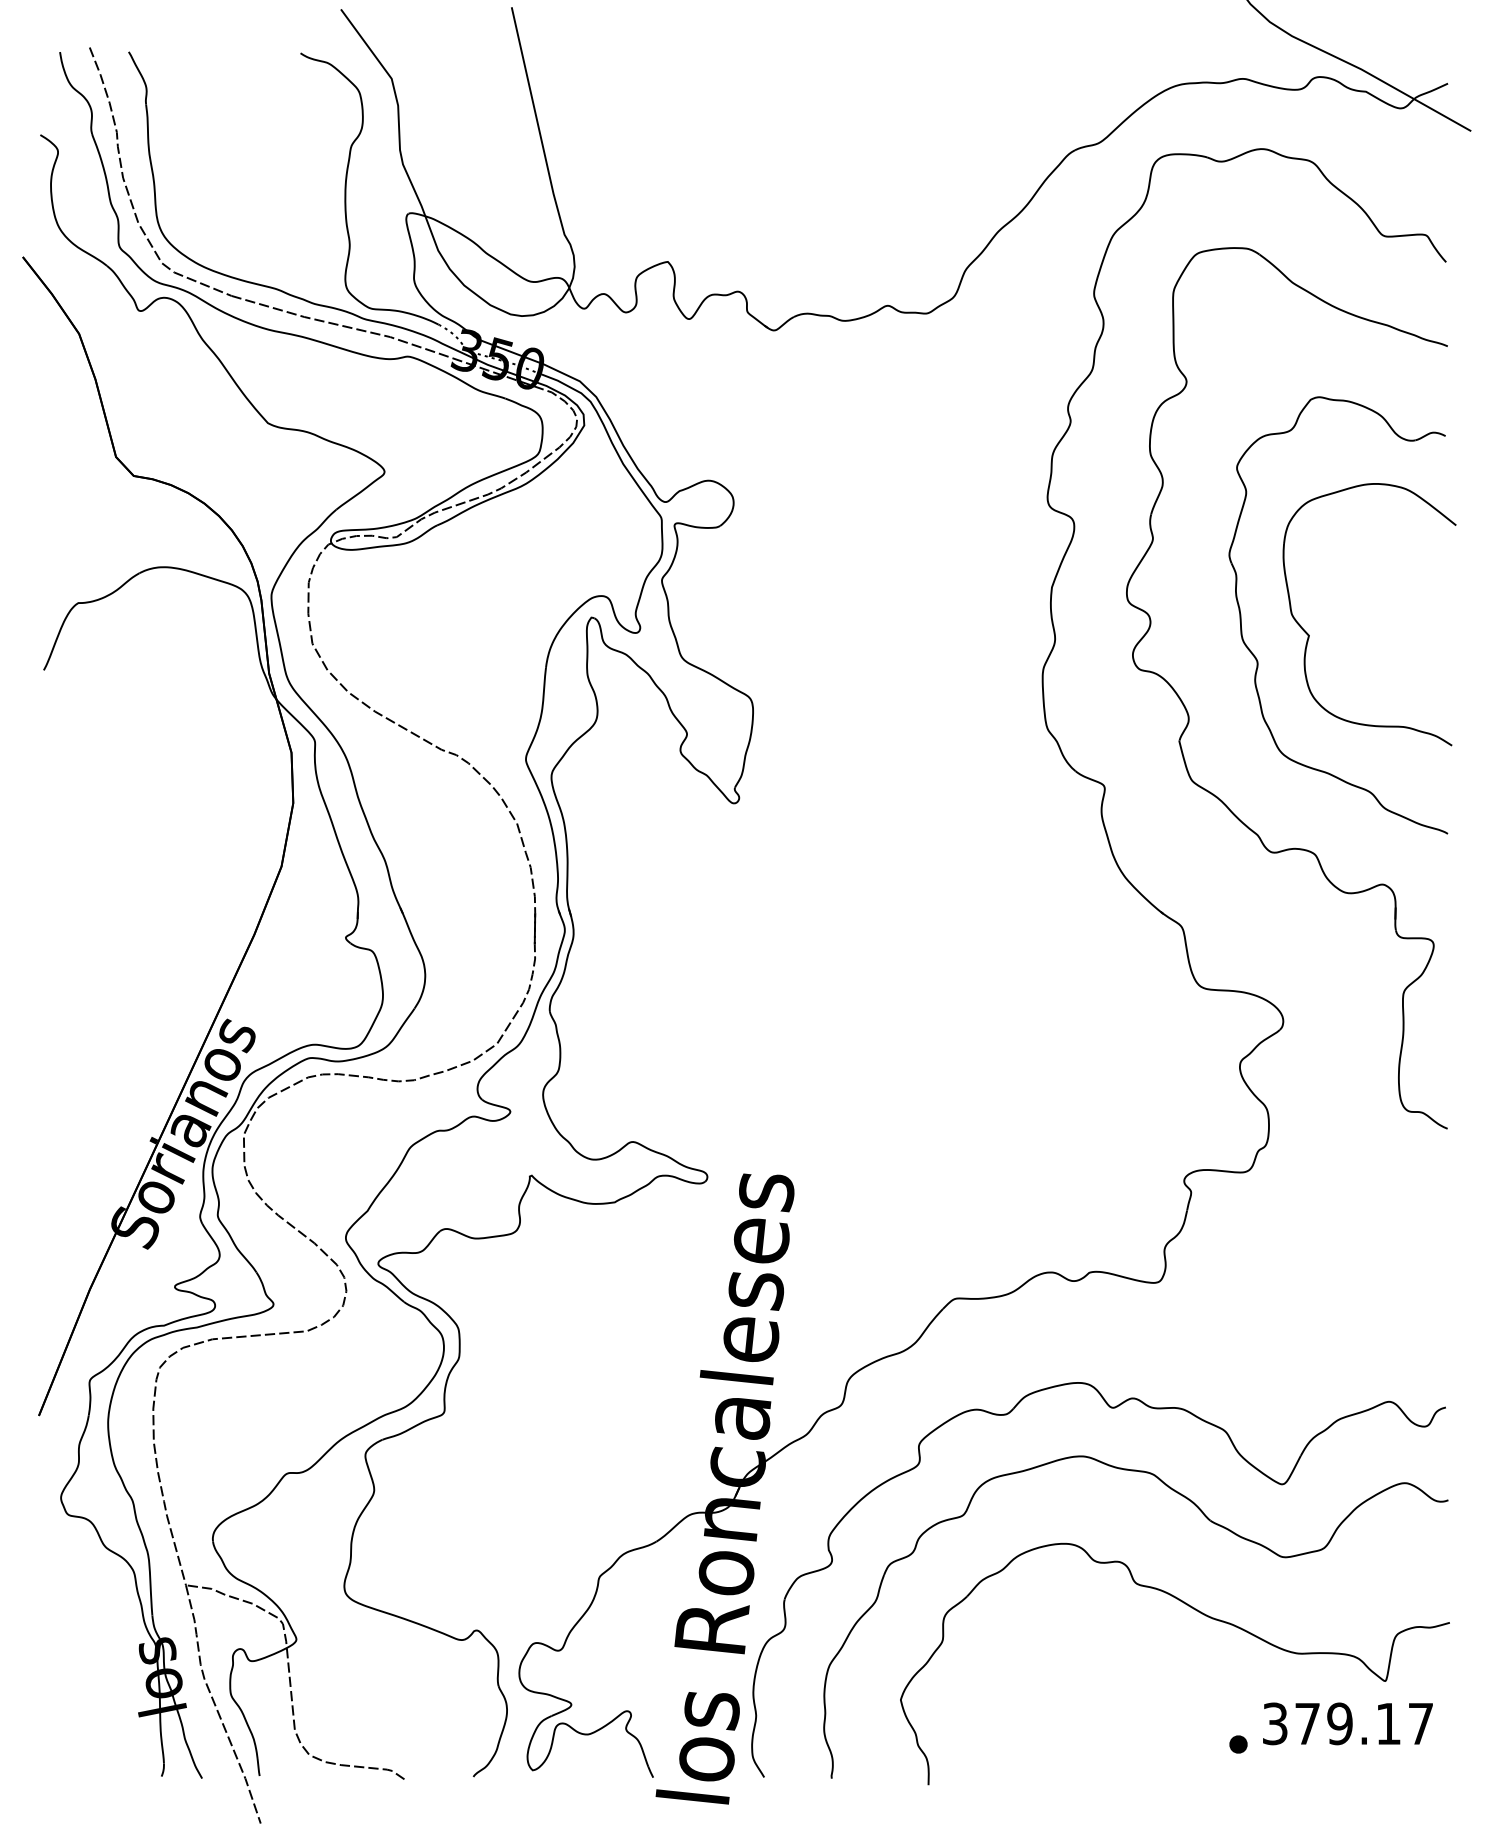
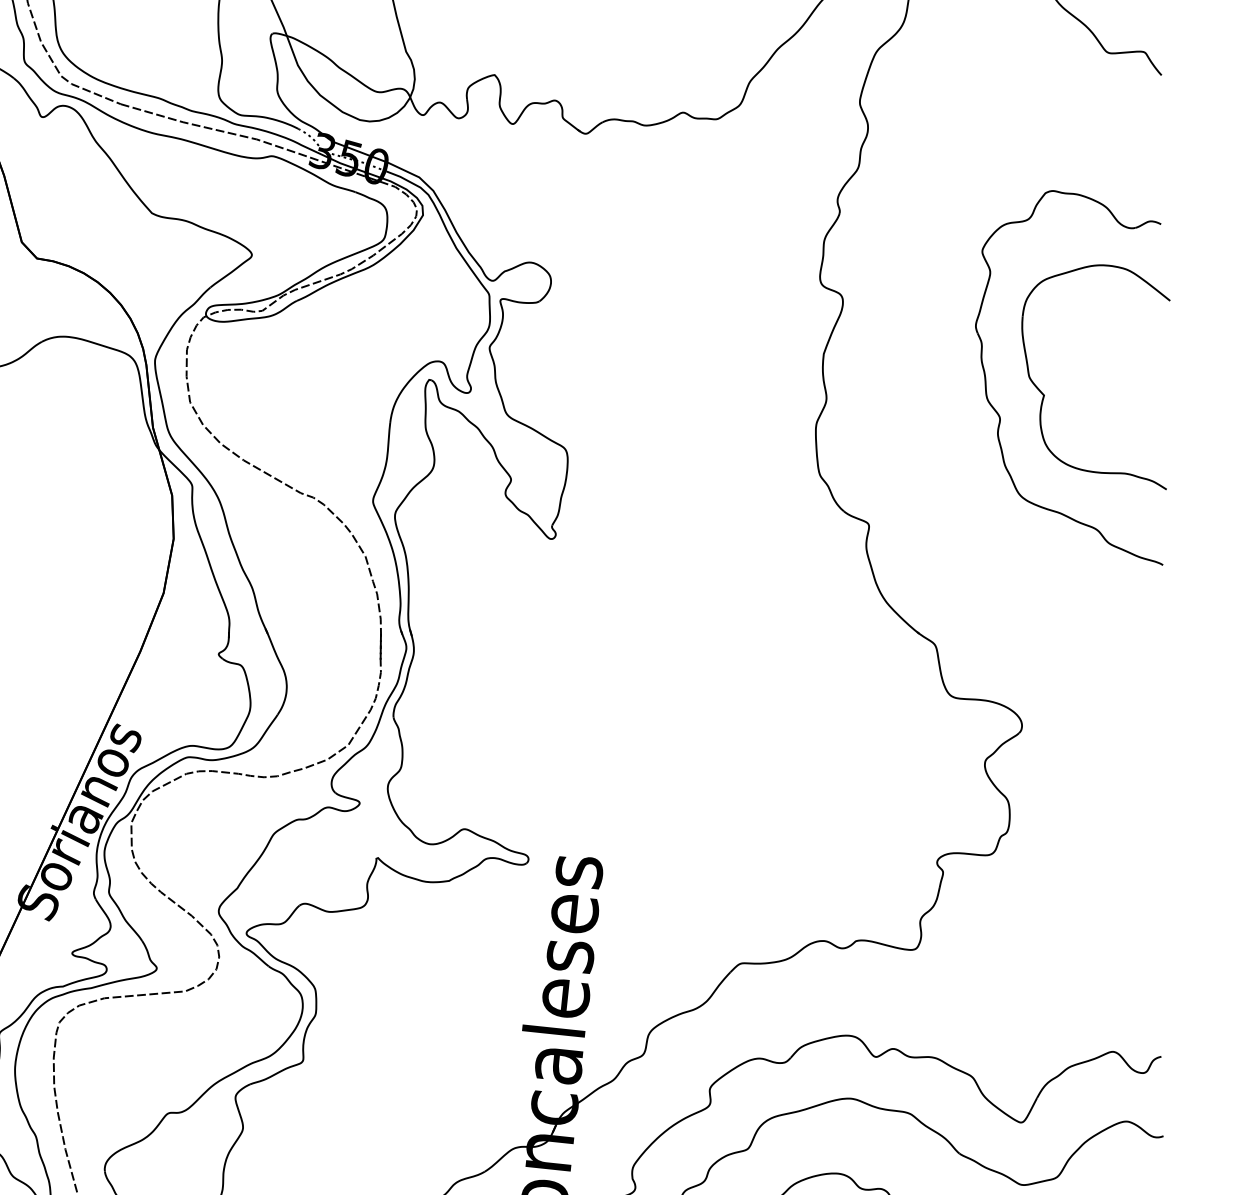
part: (1189, 715) -> (941, 463), removed

